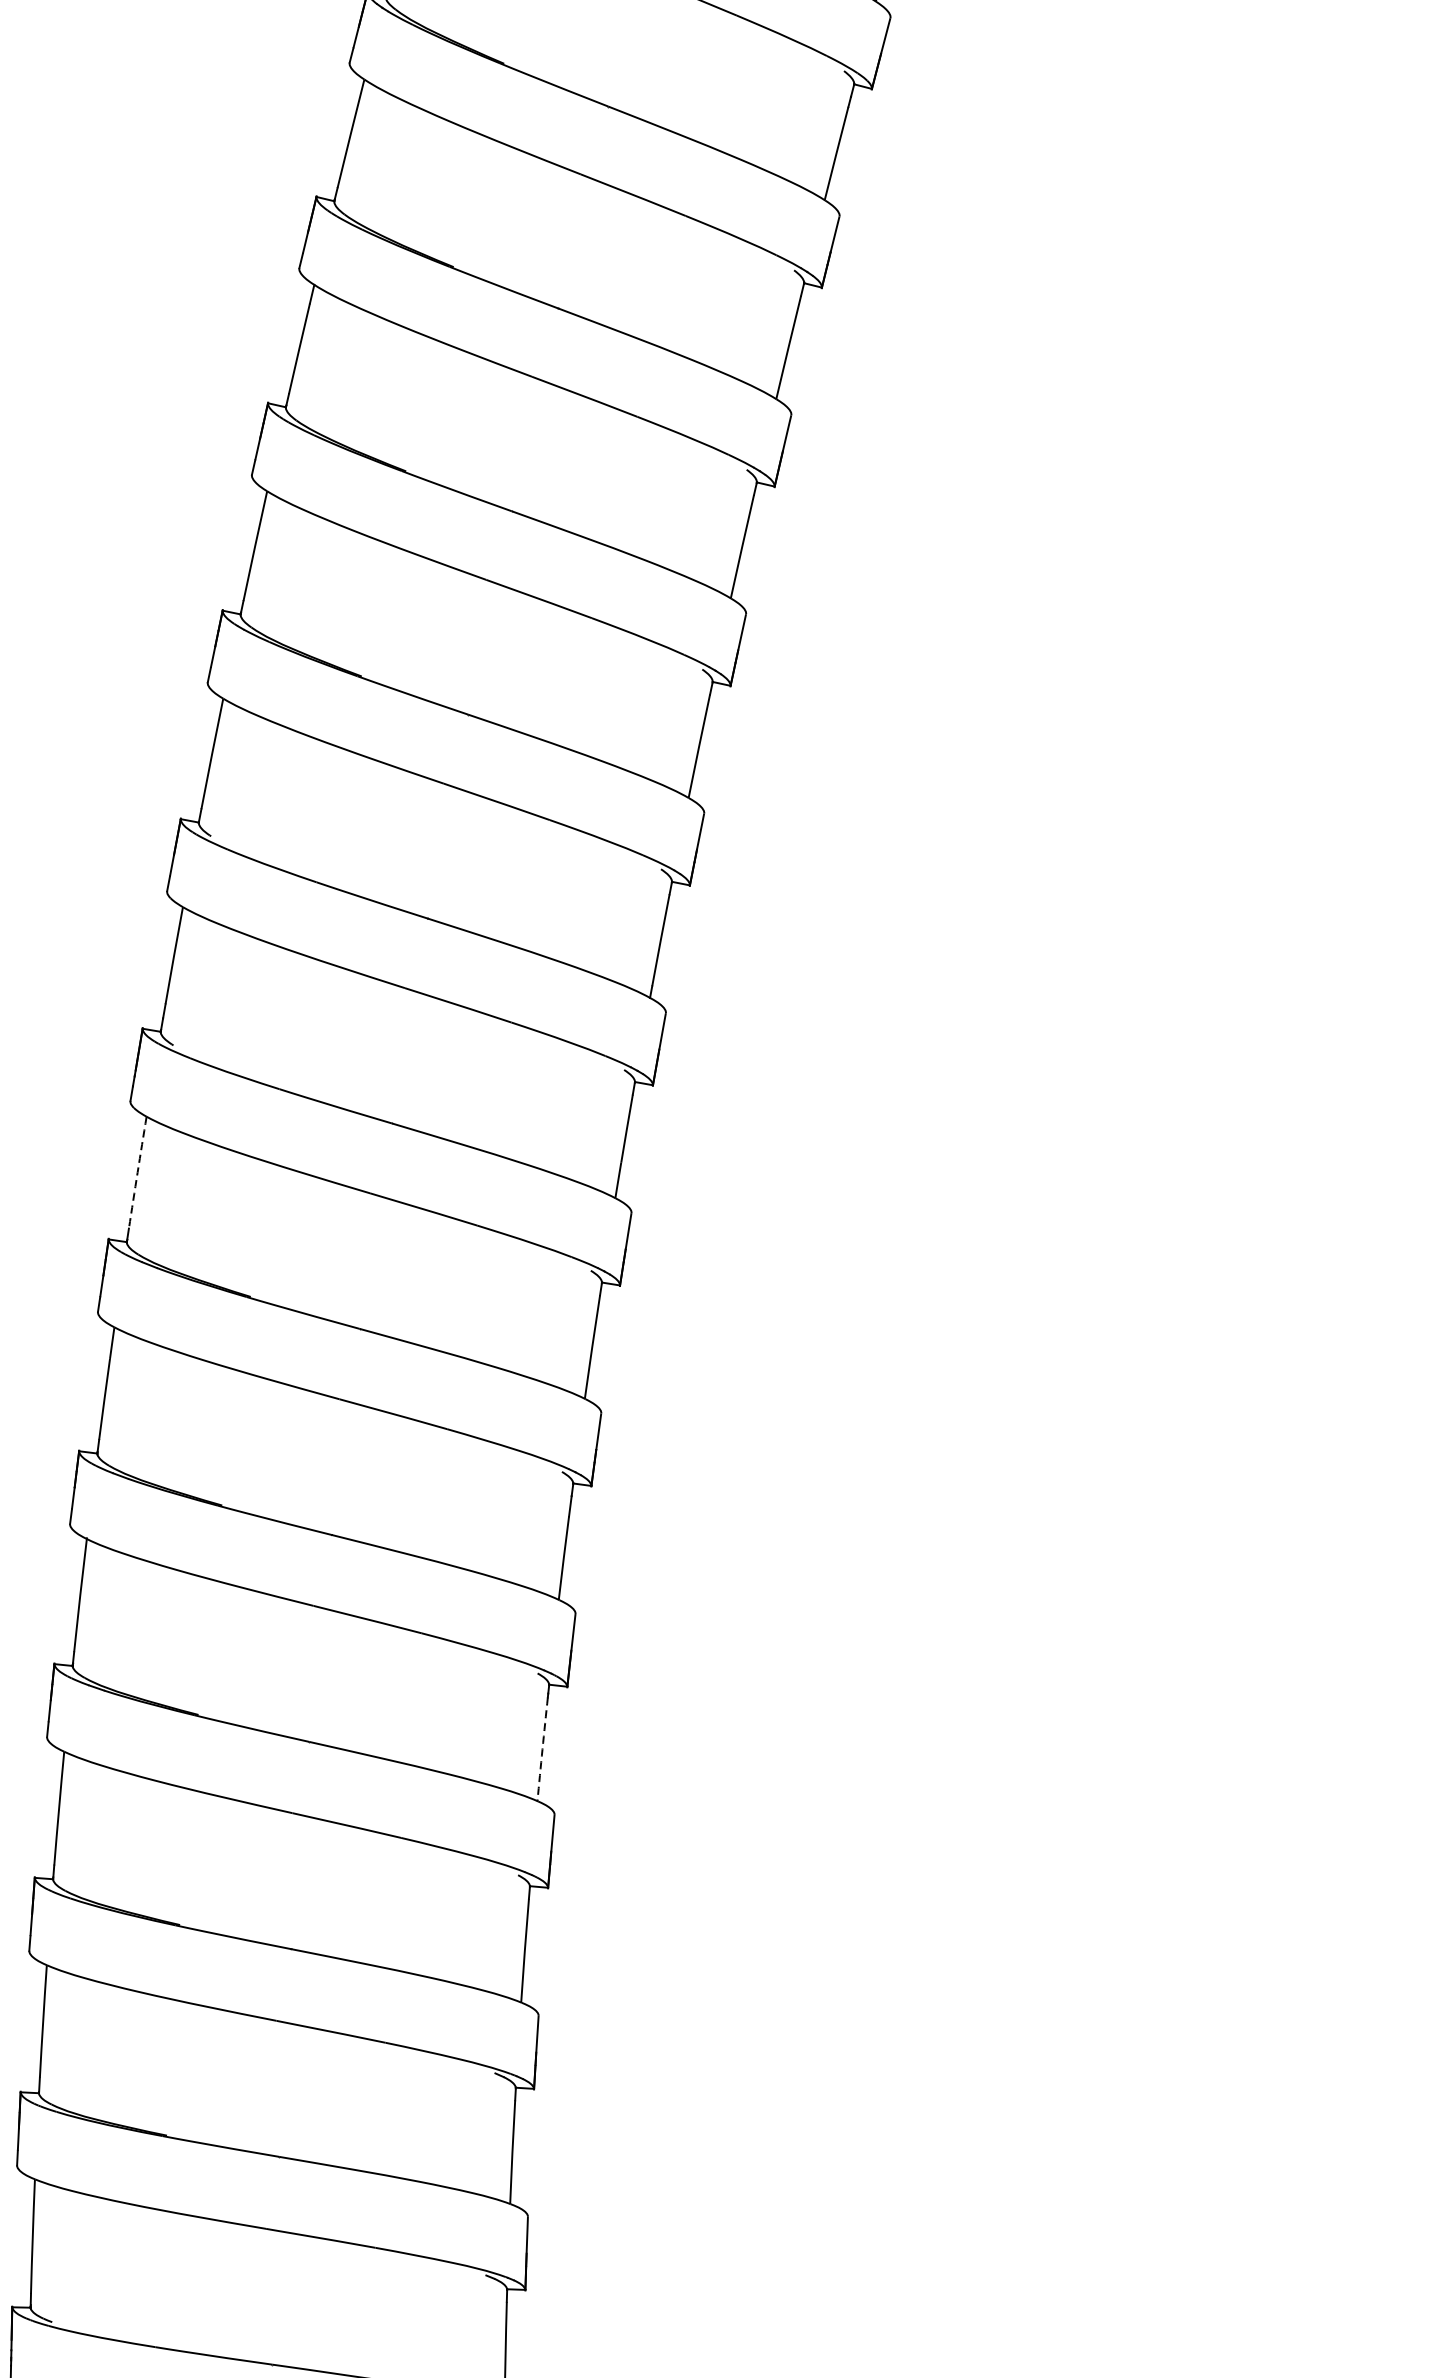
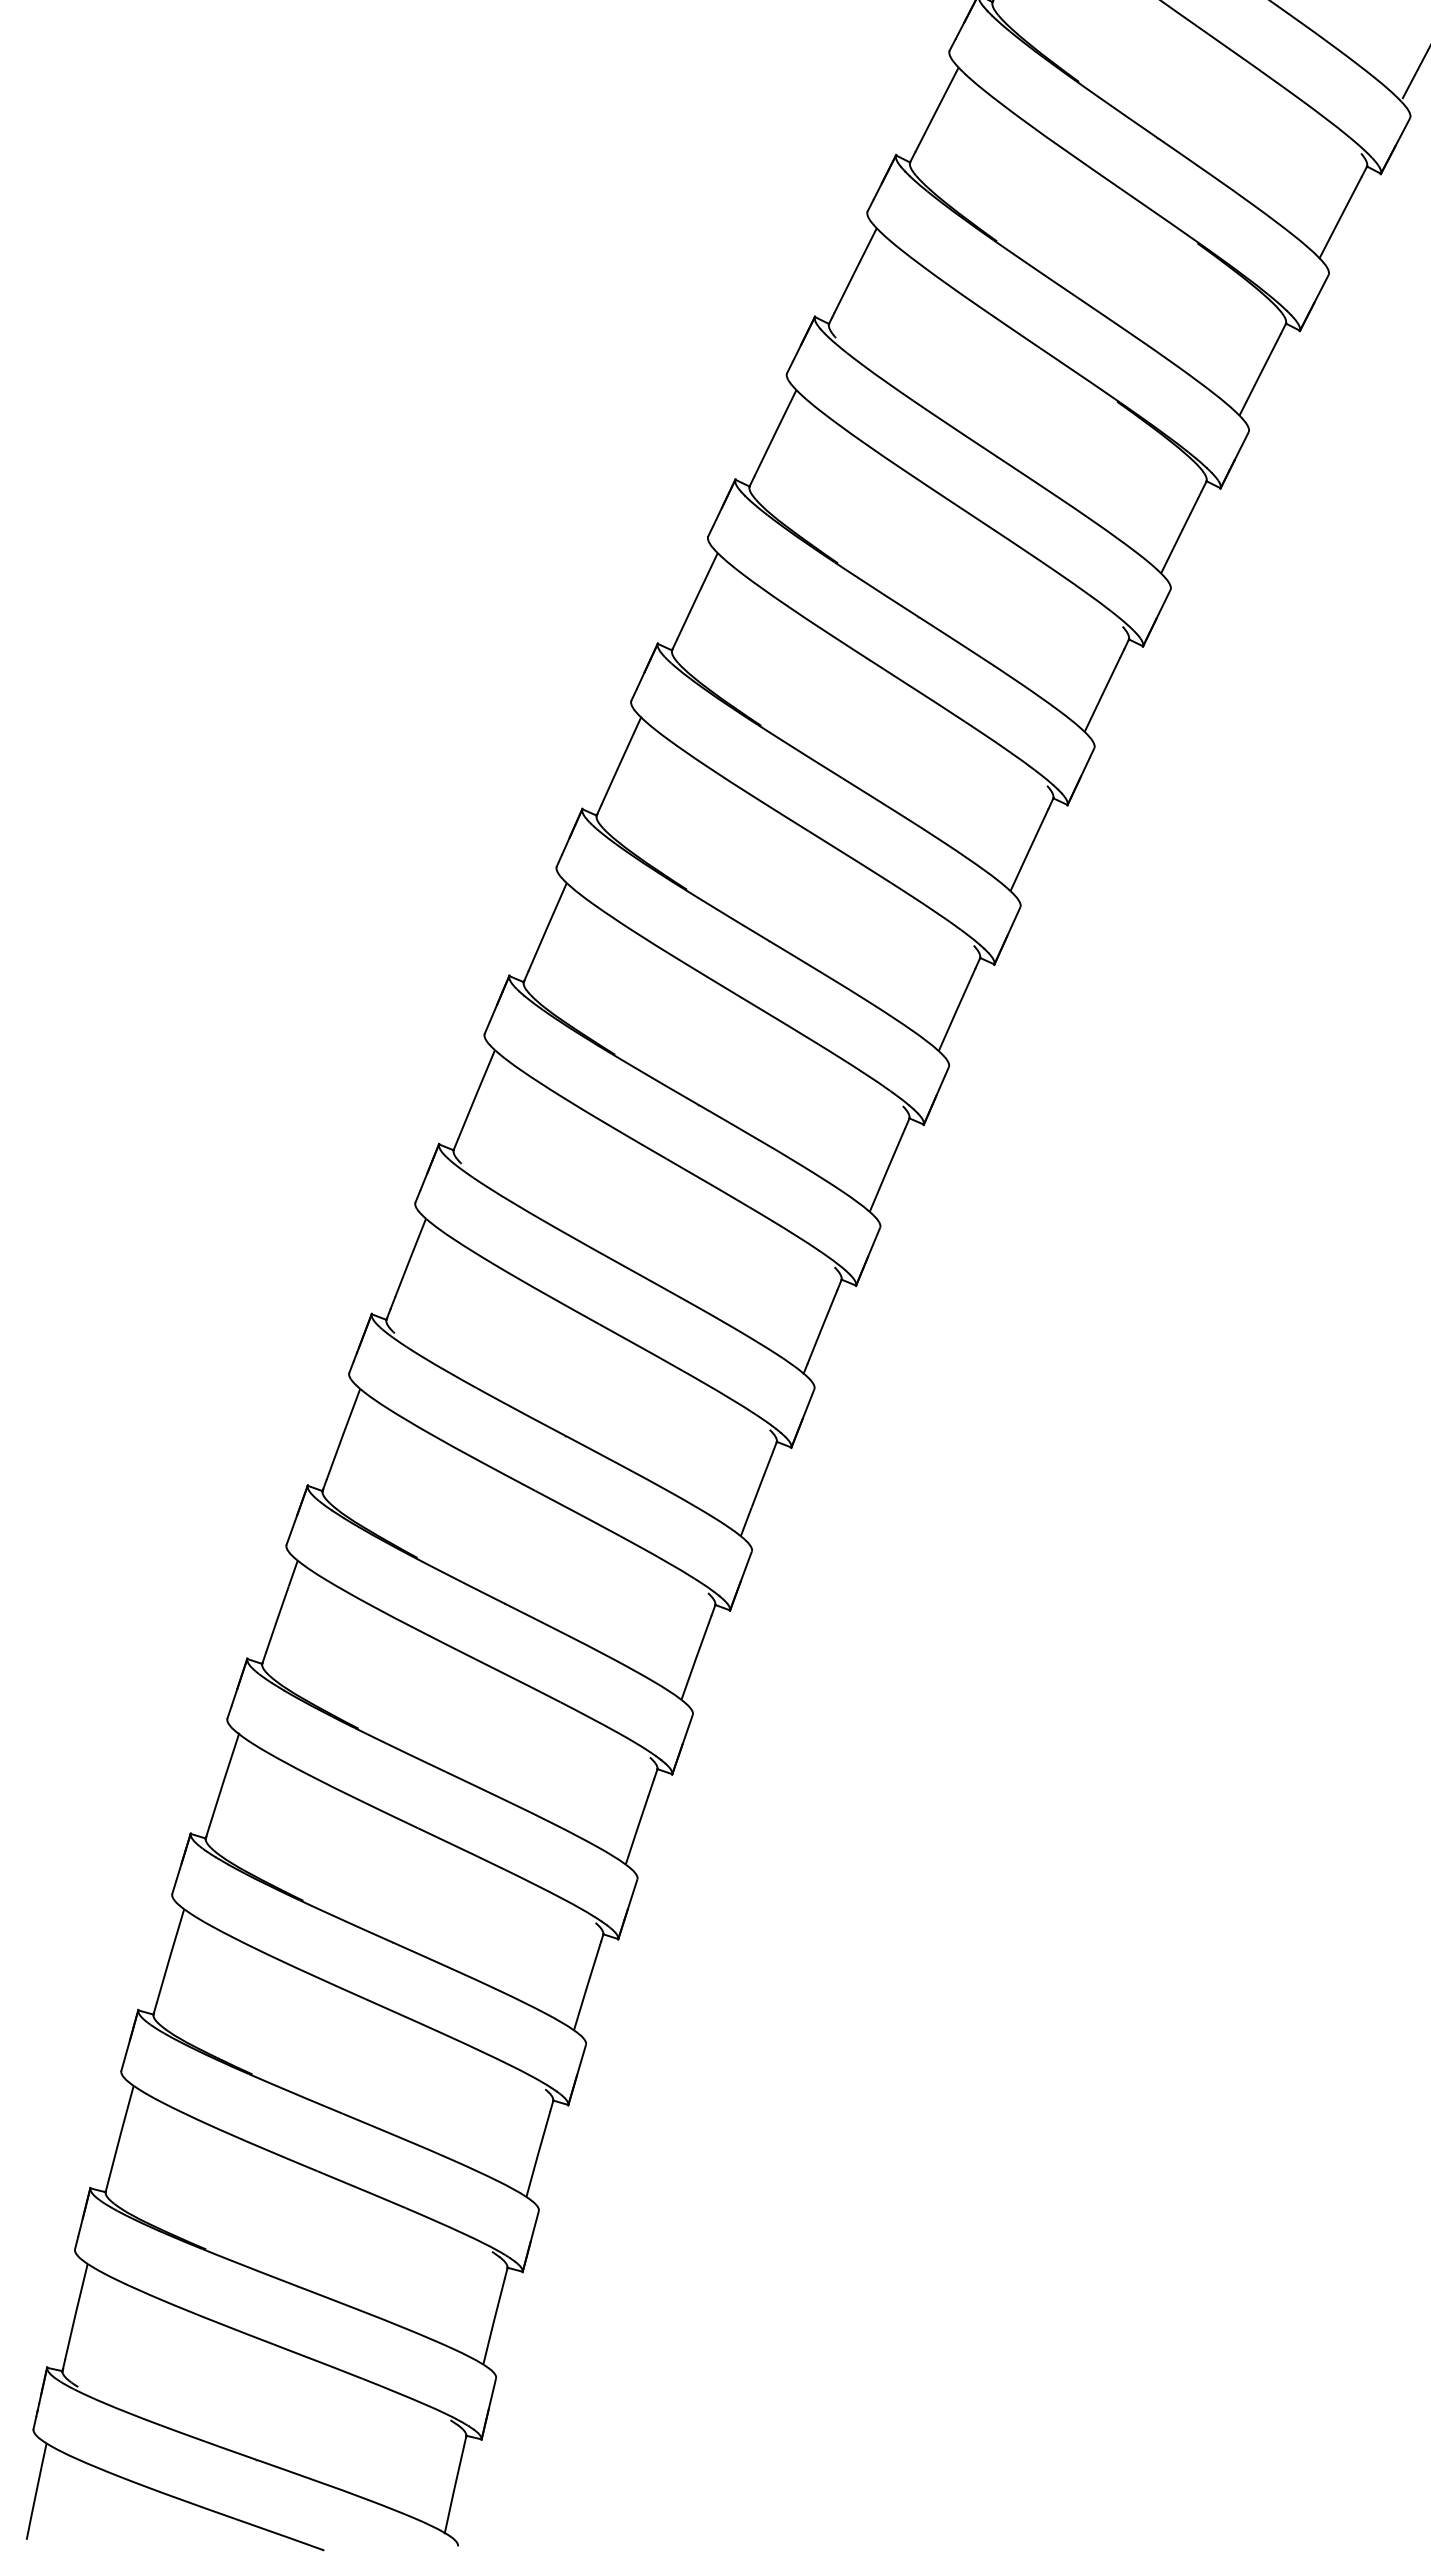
arc: (137, 1172) -> (343, 1434), dashed -> solid
arc: (542, 1749) -> (586, 1987), dashed -> solid

